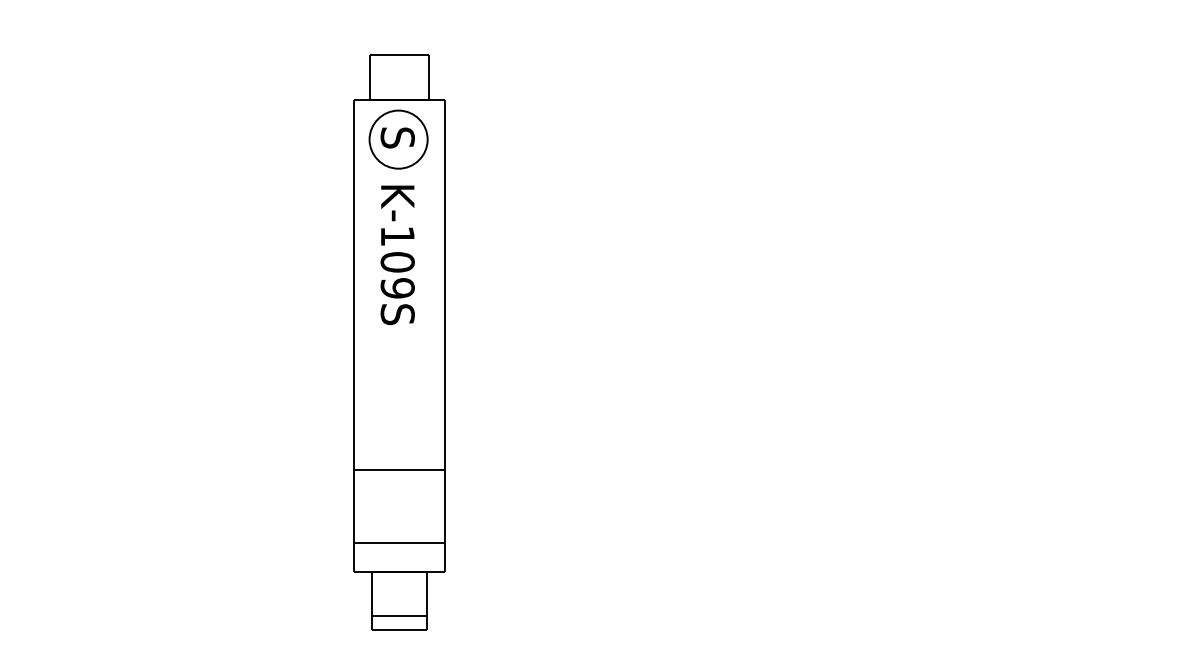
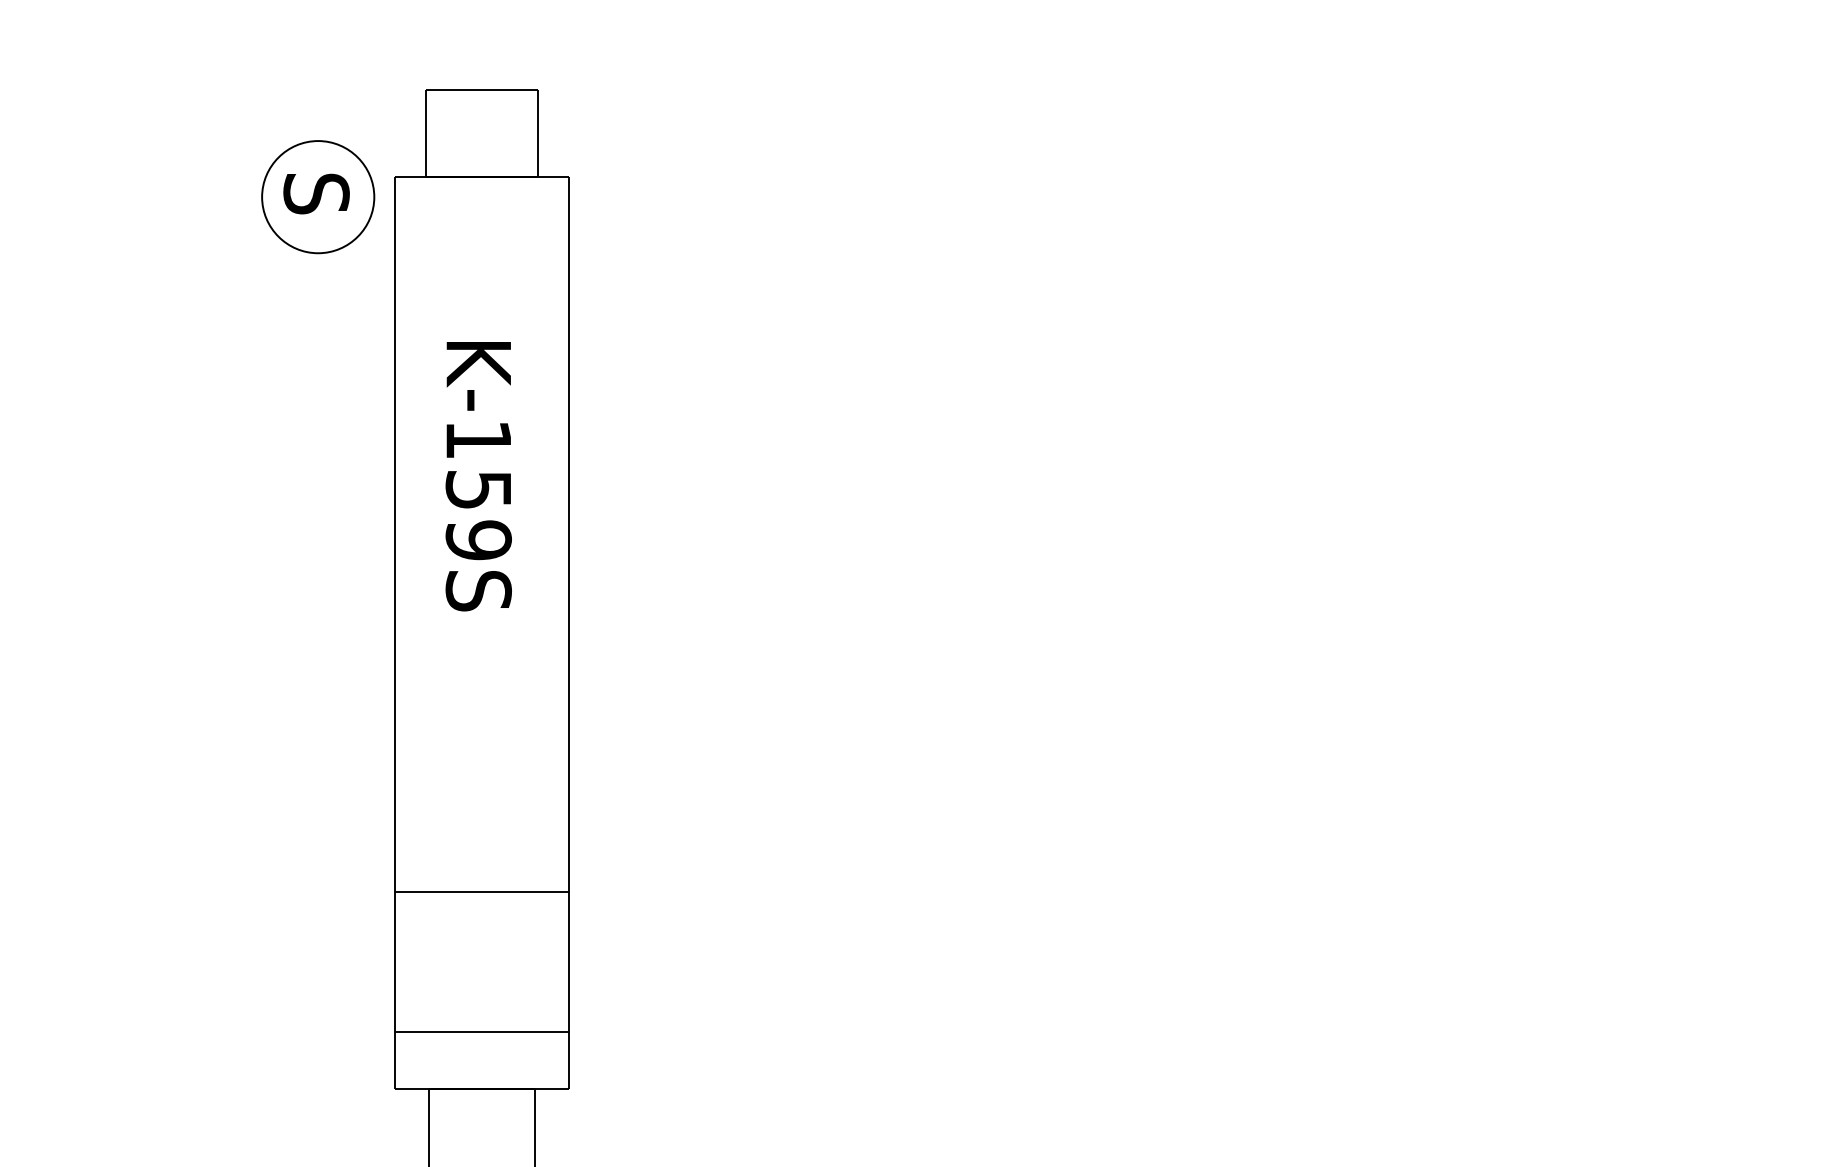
part: (398, 139) -> (317, 196), moved
text: (397, 262) -> (478, 490), K-109S -> K-159S

